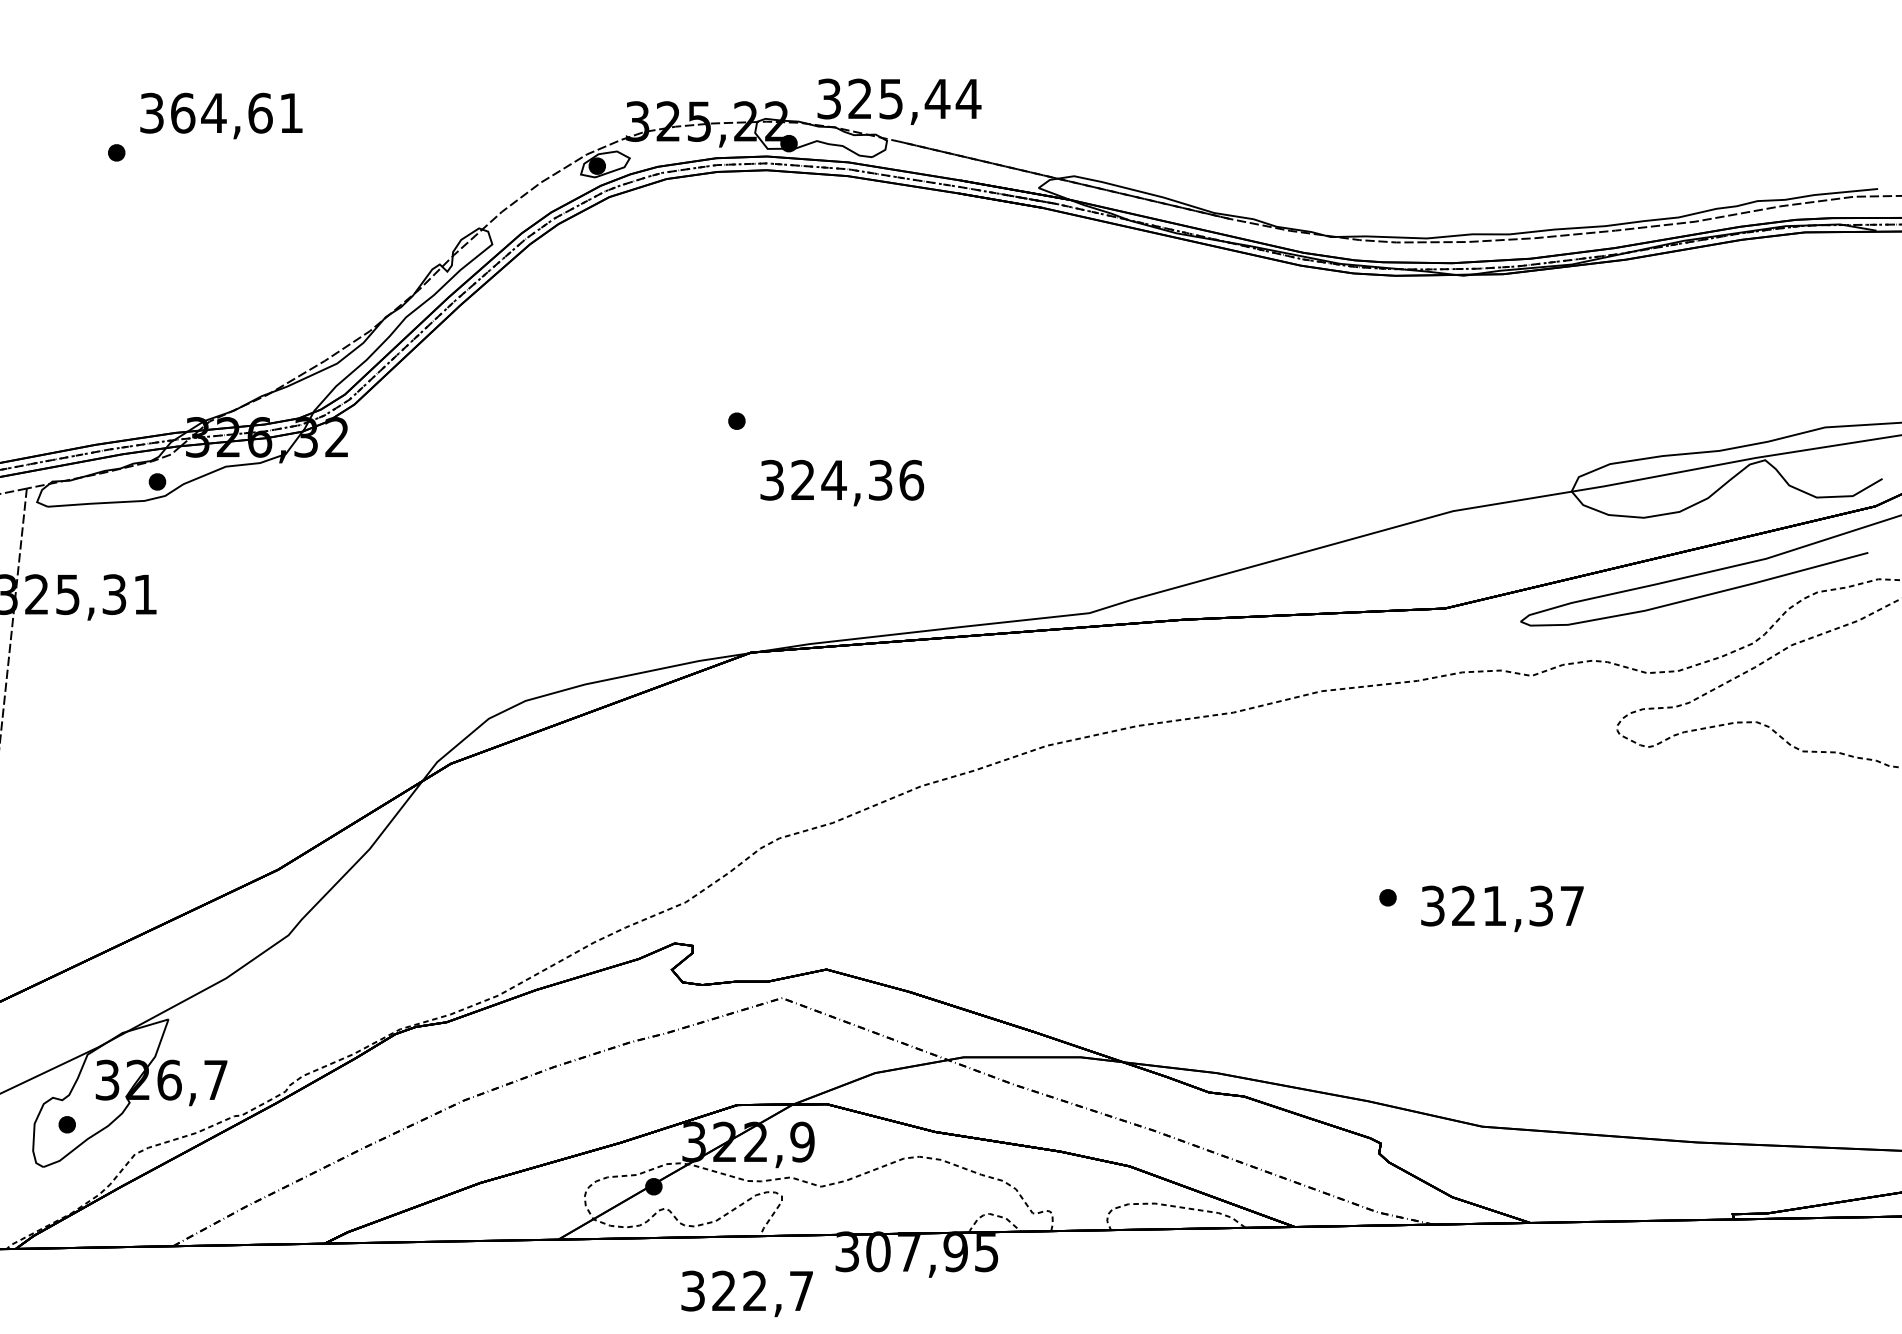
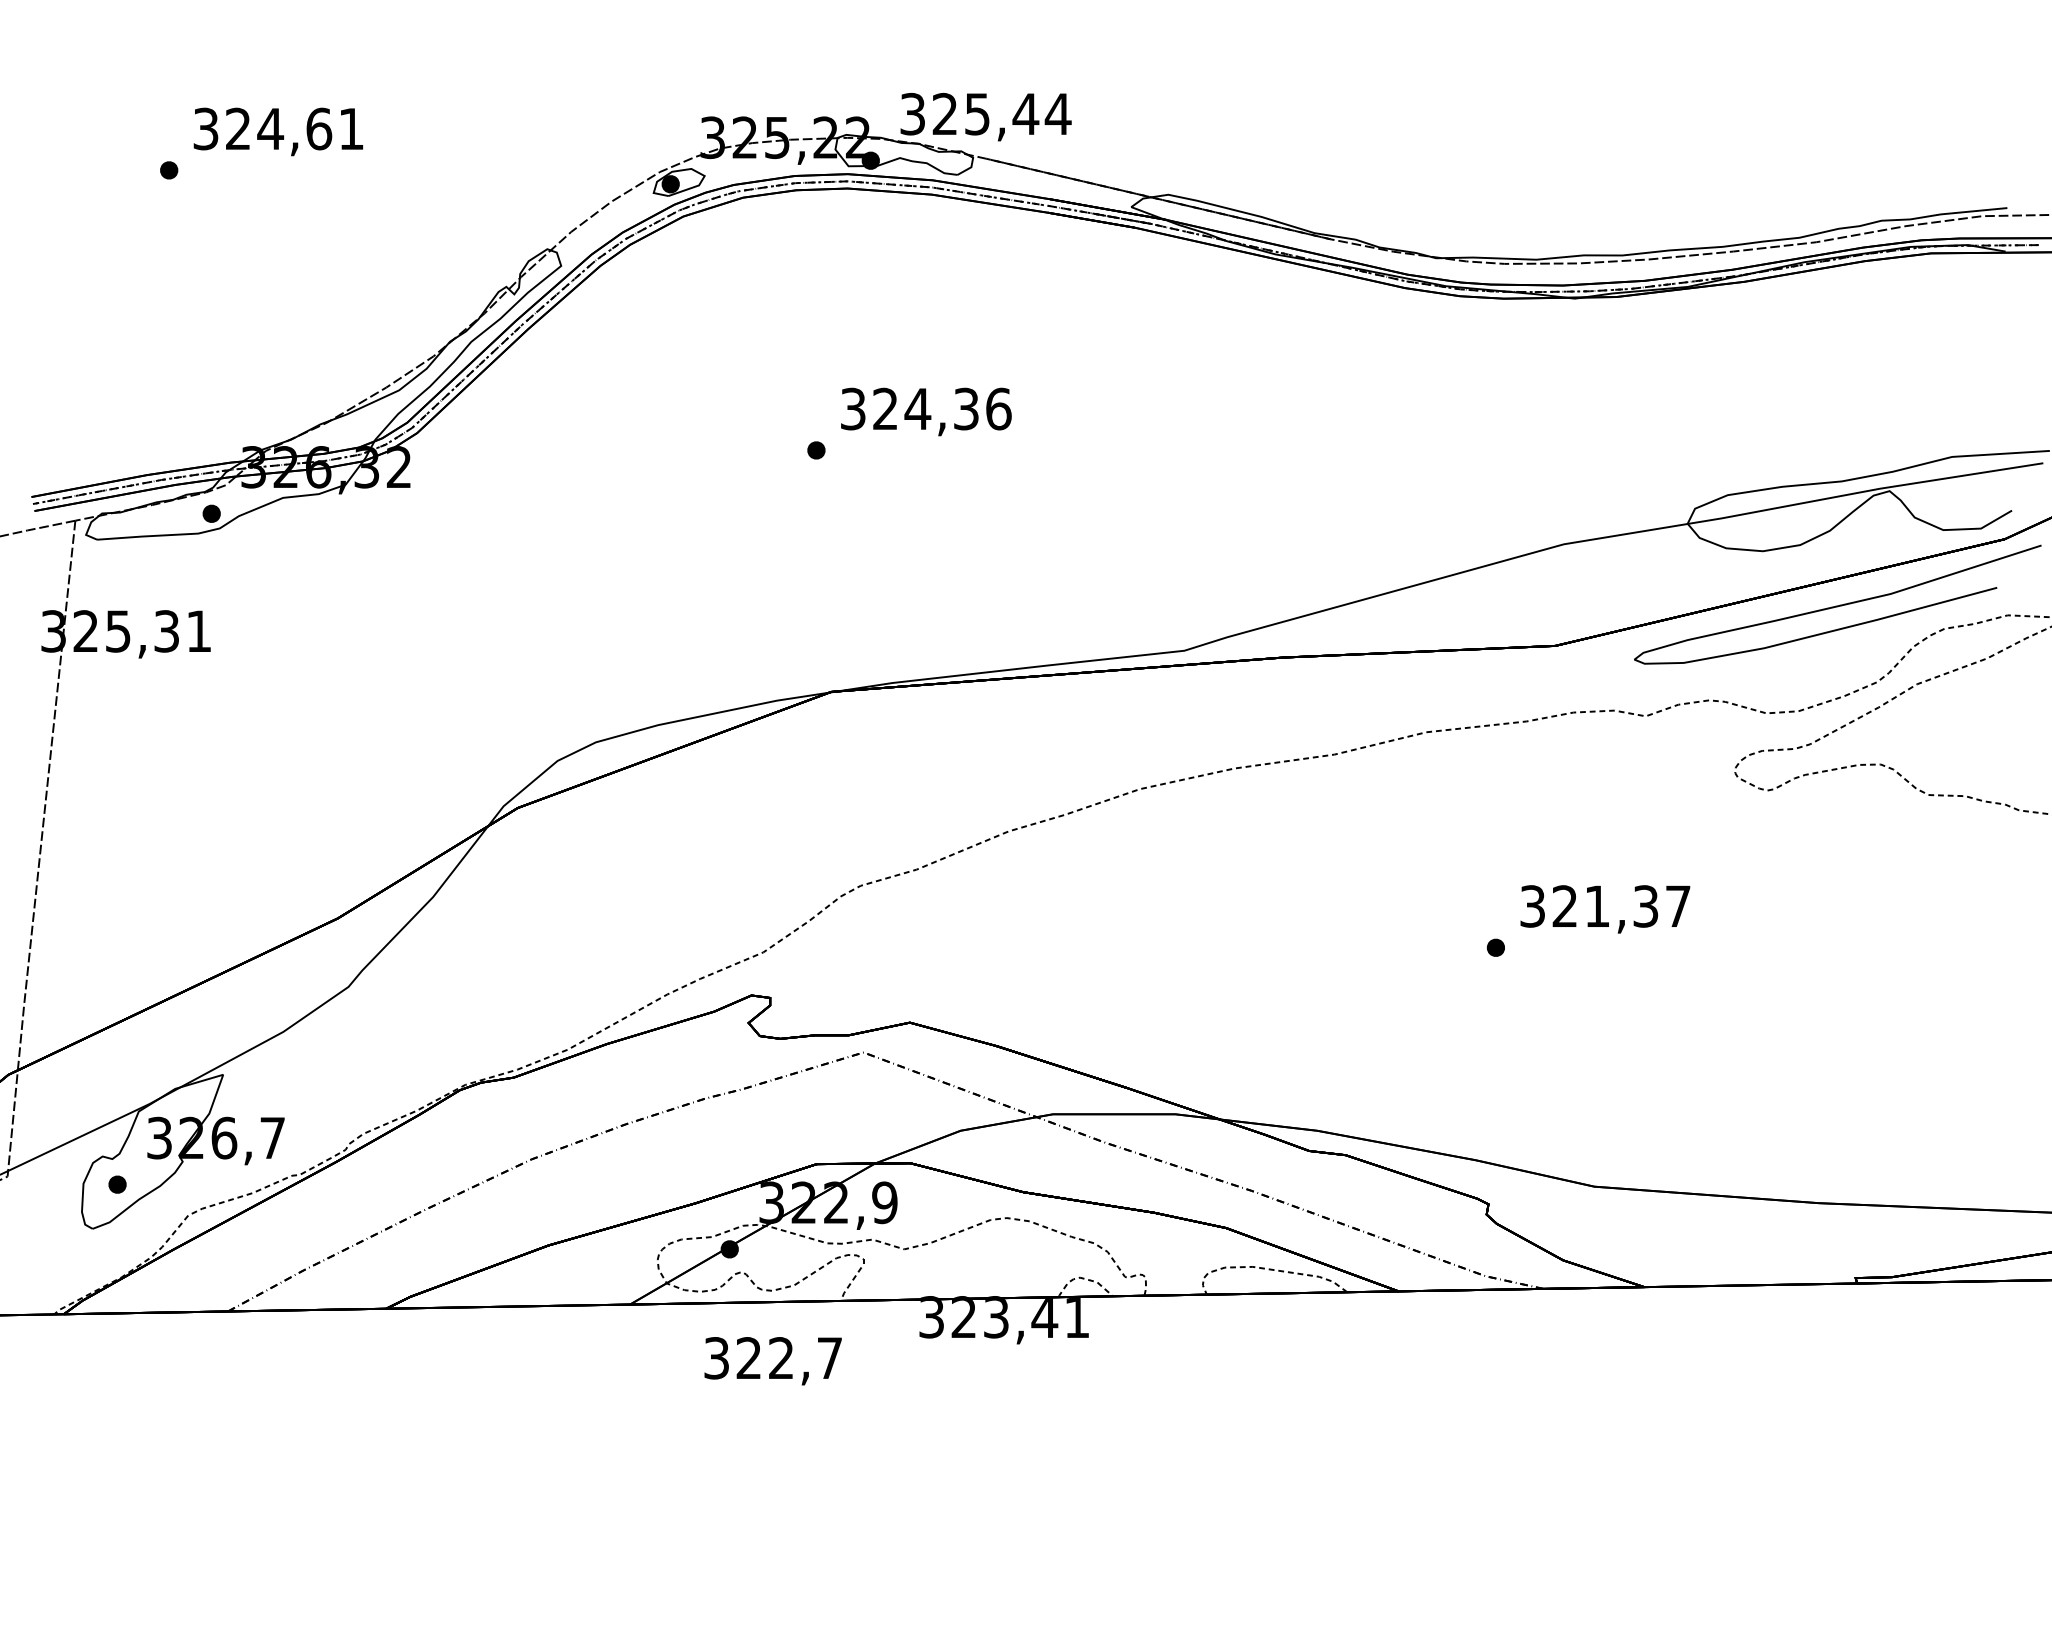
text: (183, 112) -> (238, 128), 364,61 -> 324,61
text: (842, 482) -> (926, 411), moved
text: (1502, 909) -> (1605, 909), moved
text: (931, 1252) -> (1019, 1317), 307,95 -> 323,41
text: (746, 1294) -> (772, 1361), moved

